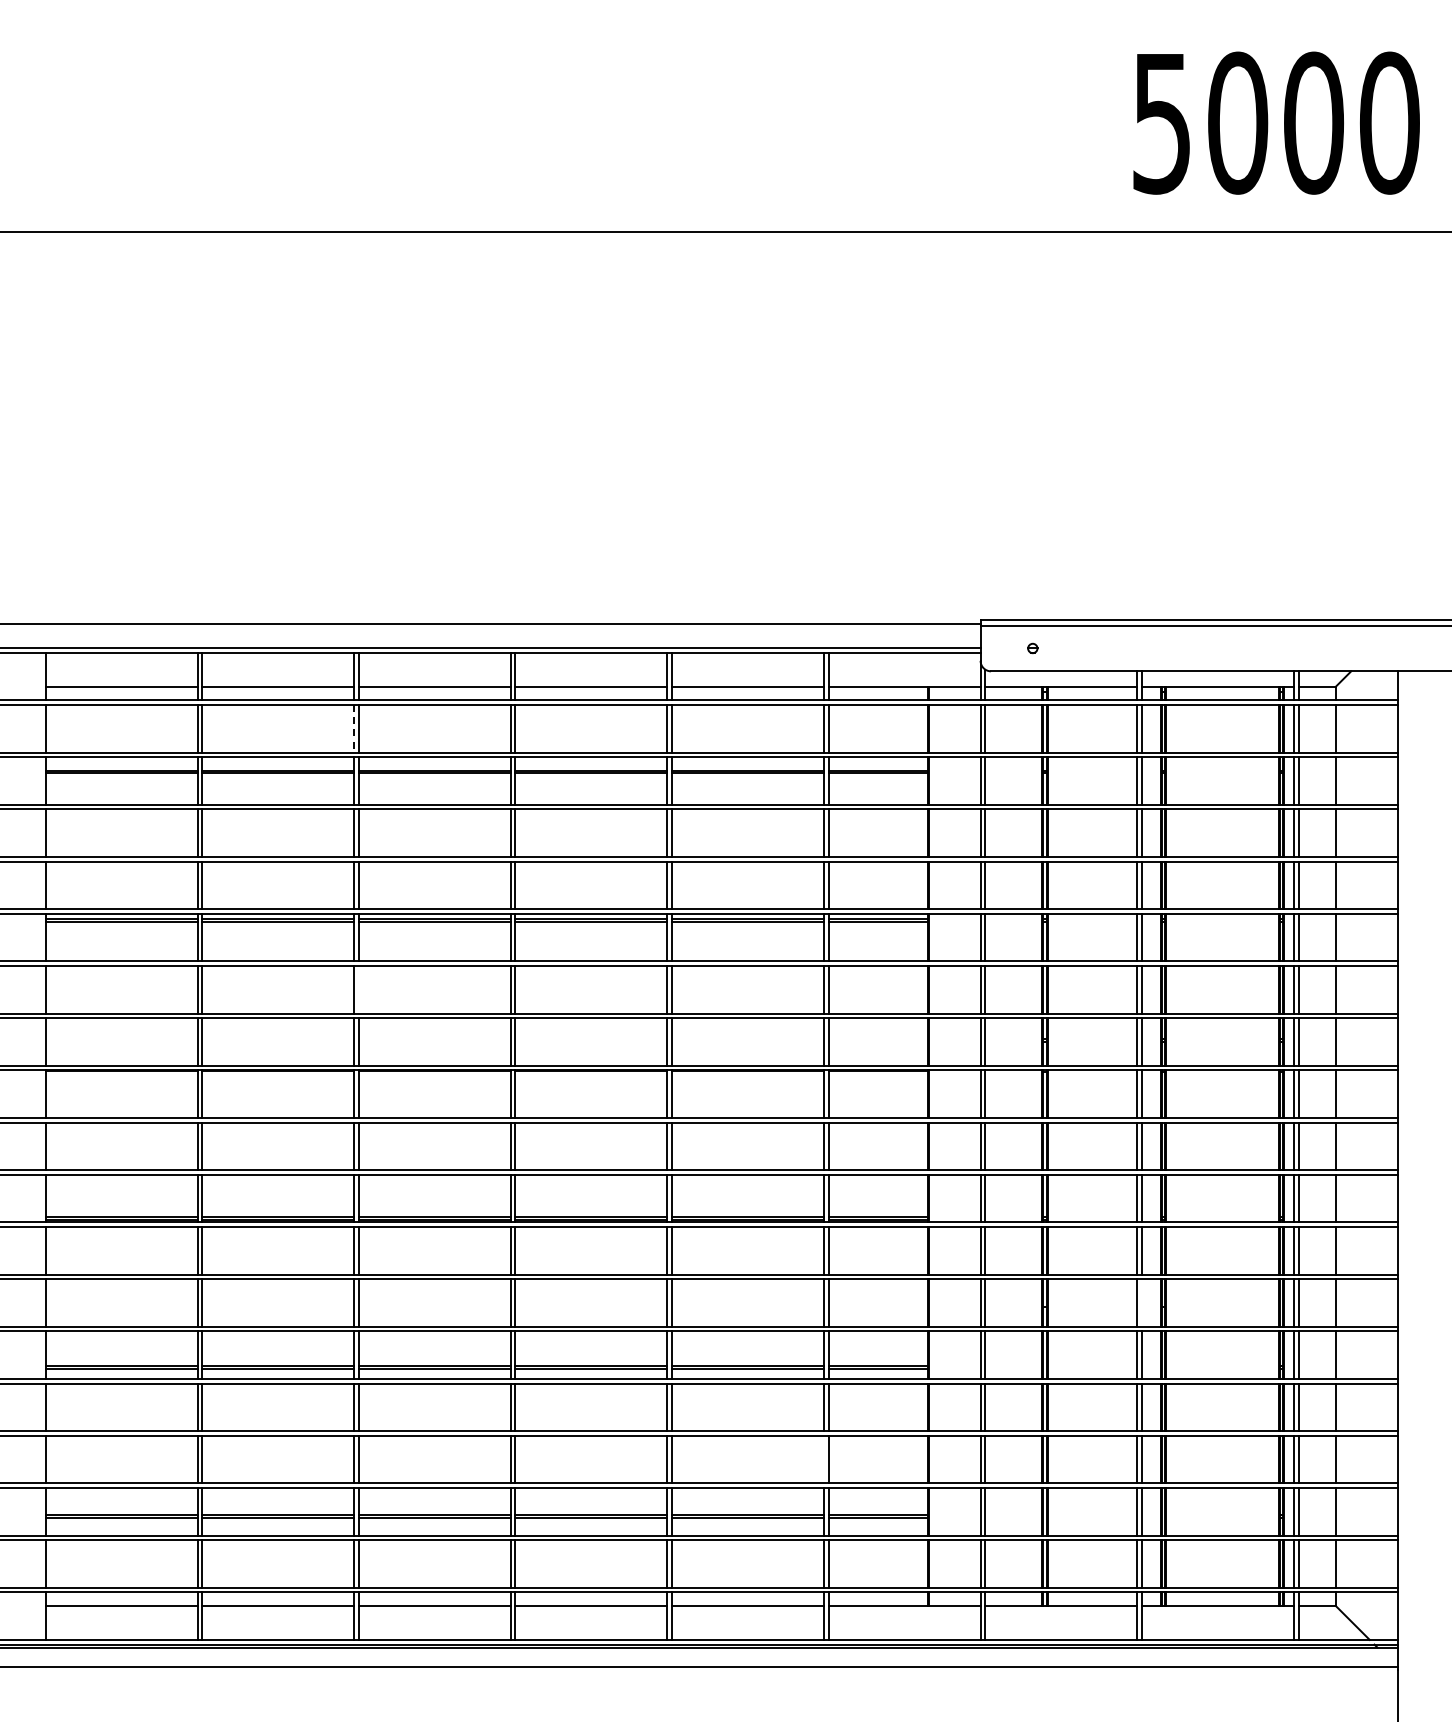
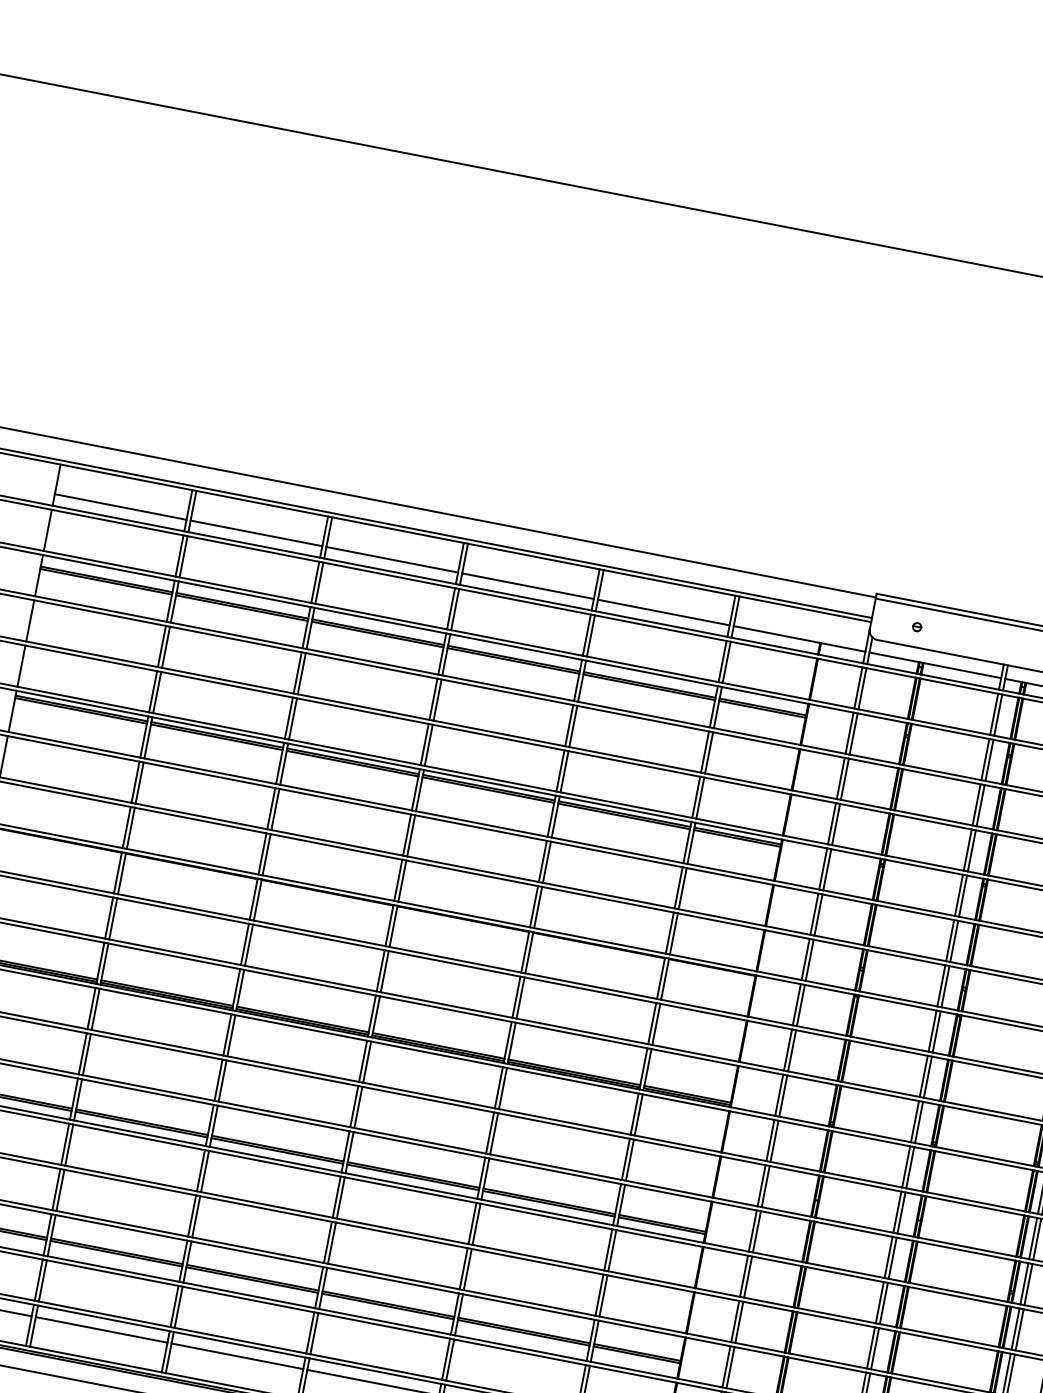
line: (354, 728) -> (315, 582), dashed -> solid
line: (358, 989) -> (275, 809), added
line: (1141, 1302) -> (901, 1212), added
line: (824, 1459) -> (599, 1295), added

